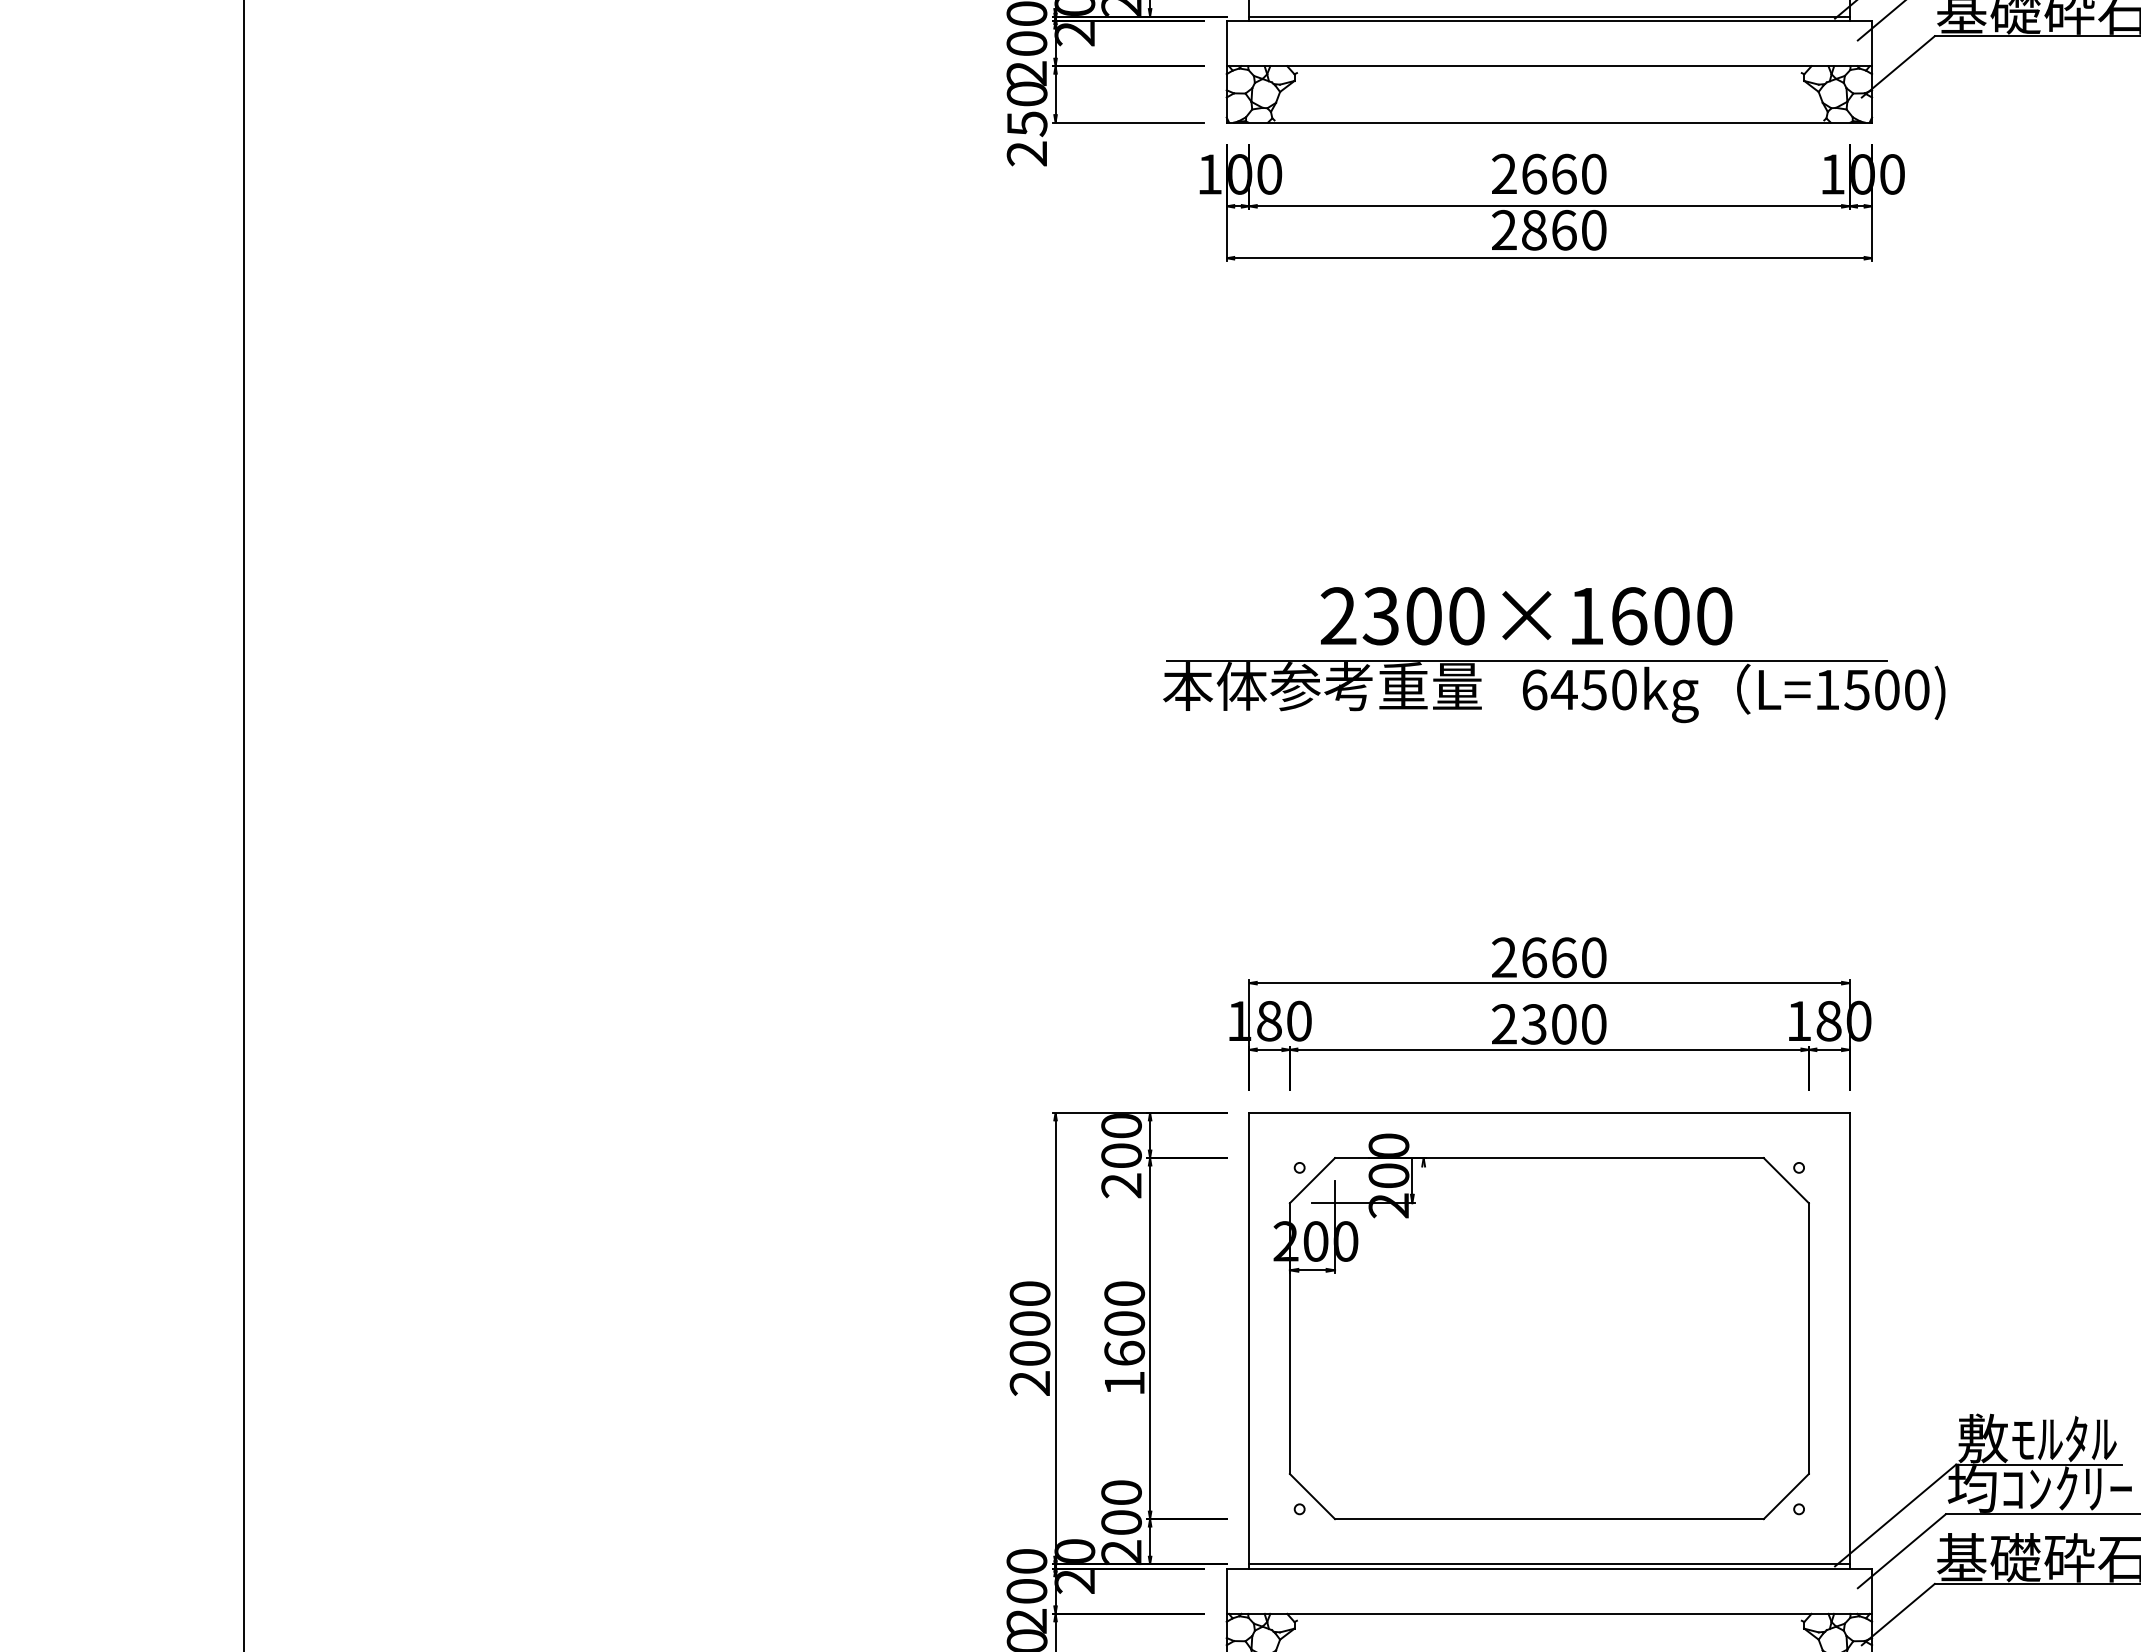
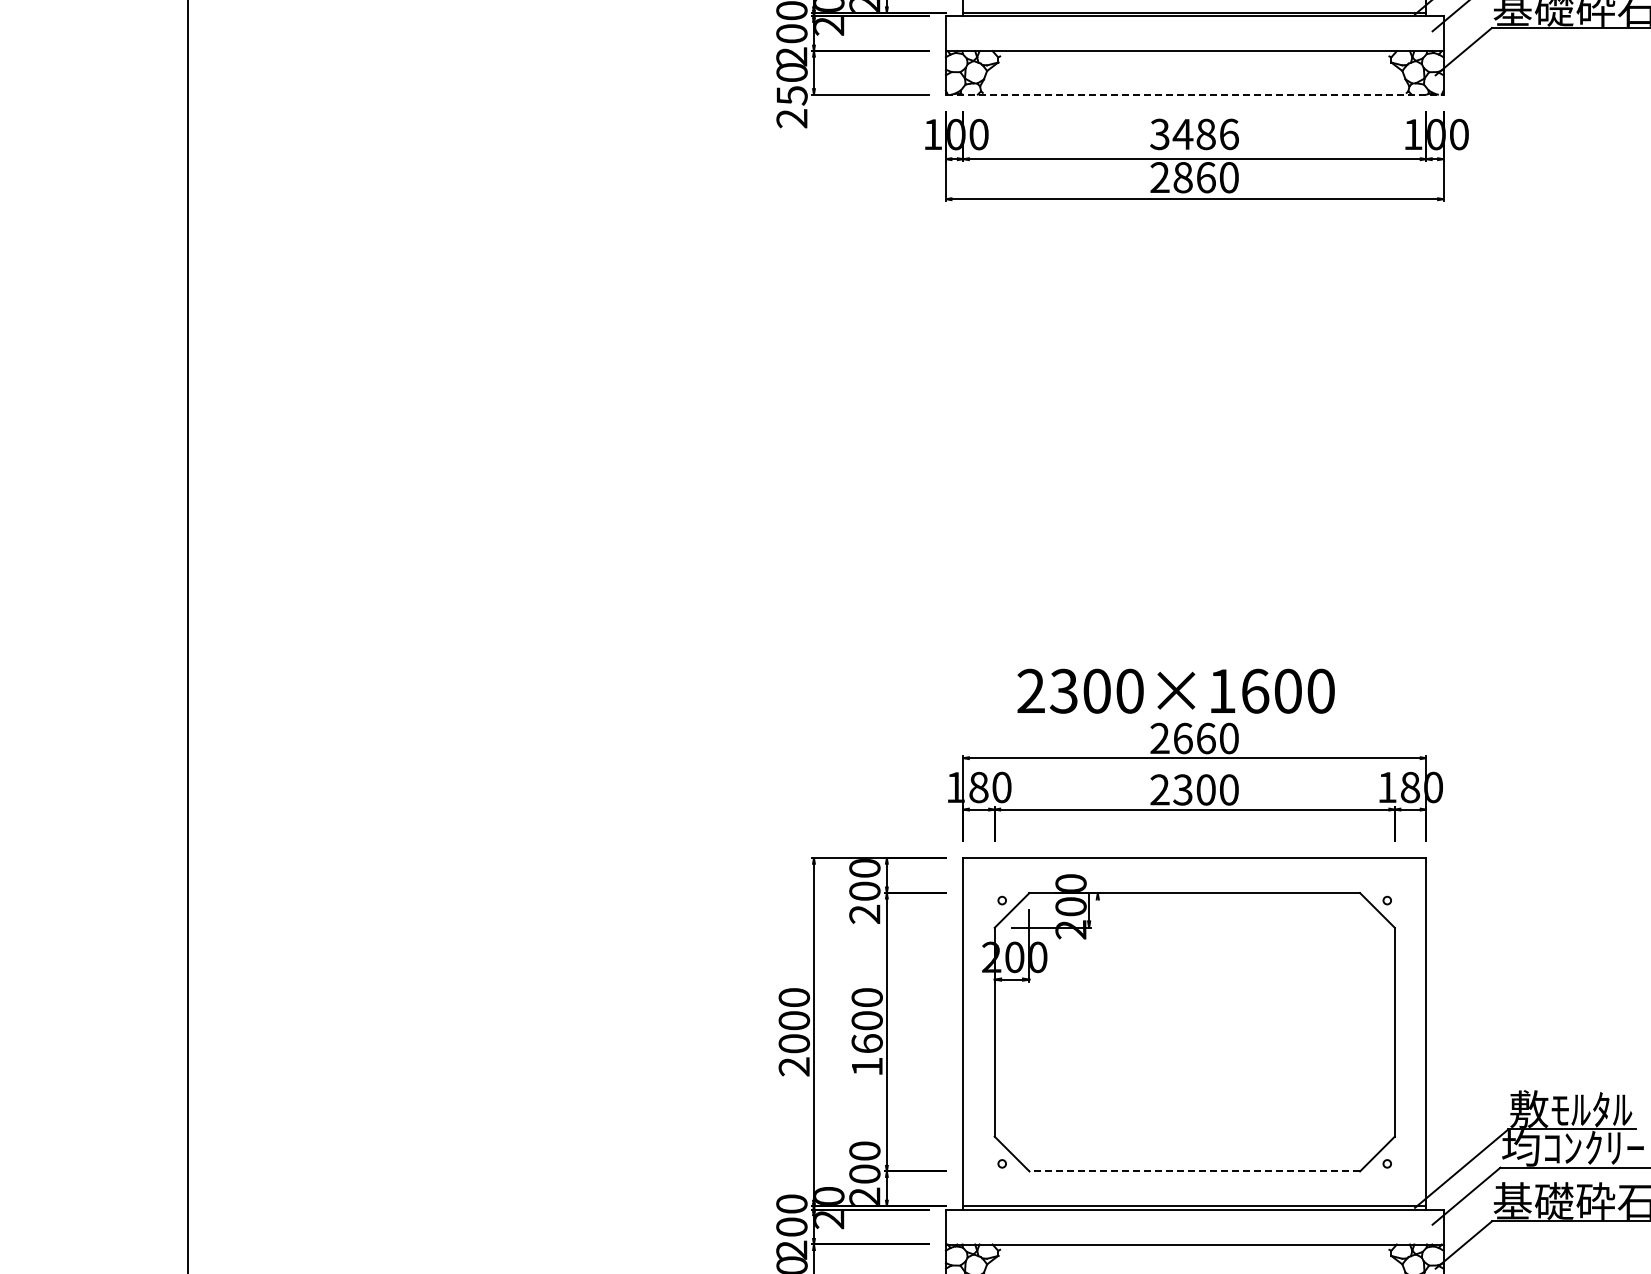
line: (1549, 122) -> (1194, 94), solid -> dashed
text: (1549, 174) -> (1194, 134), 2660 -> 3486
text: (1525, 615) -> (1175, 690), moved
part: (1554, 691) -> (1198, 533), removed
line: (1549, 1519) -> (1194, 1171), solid -> dashed

